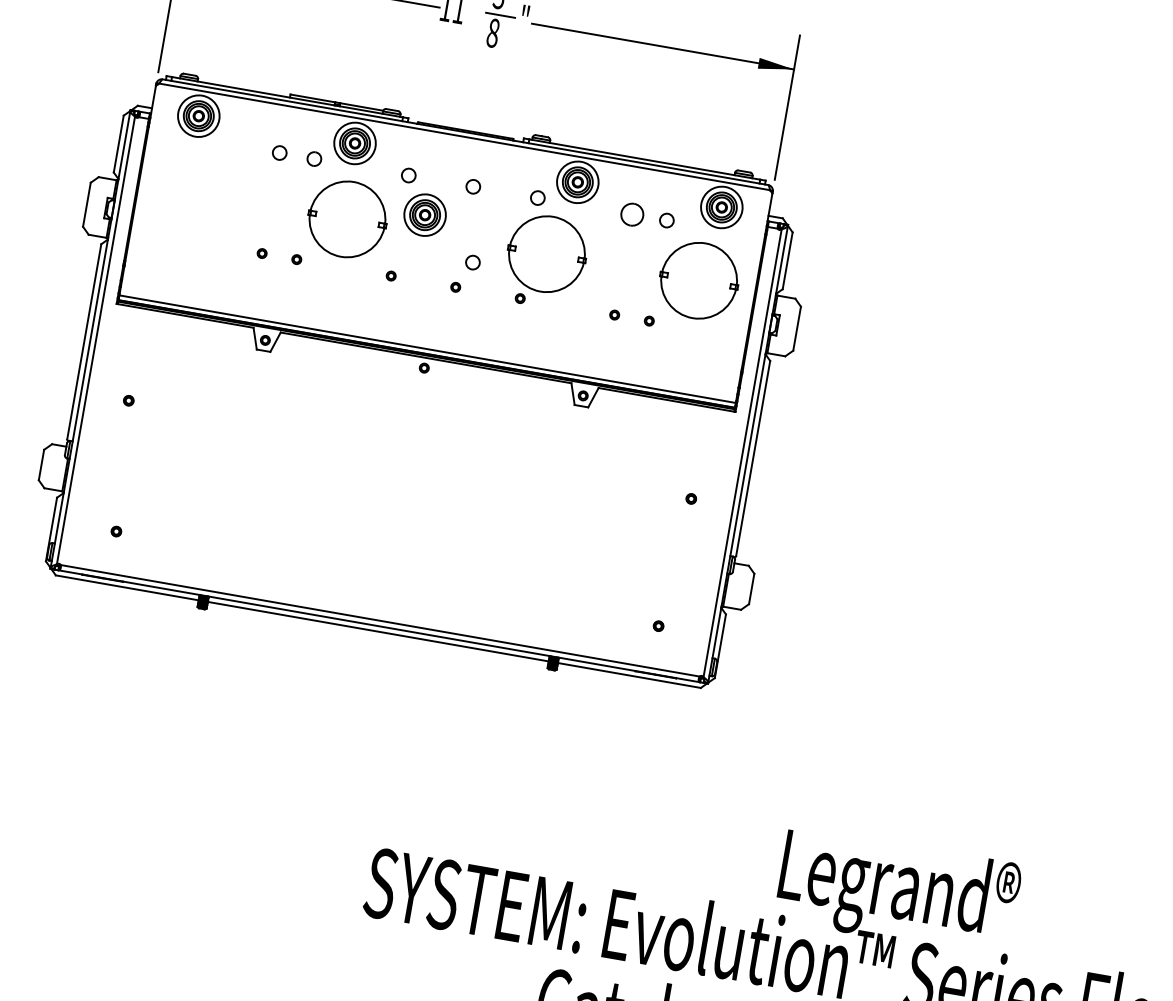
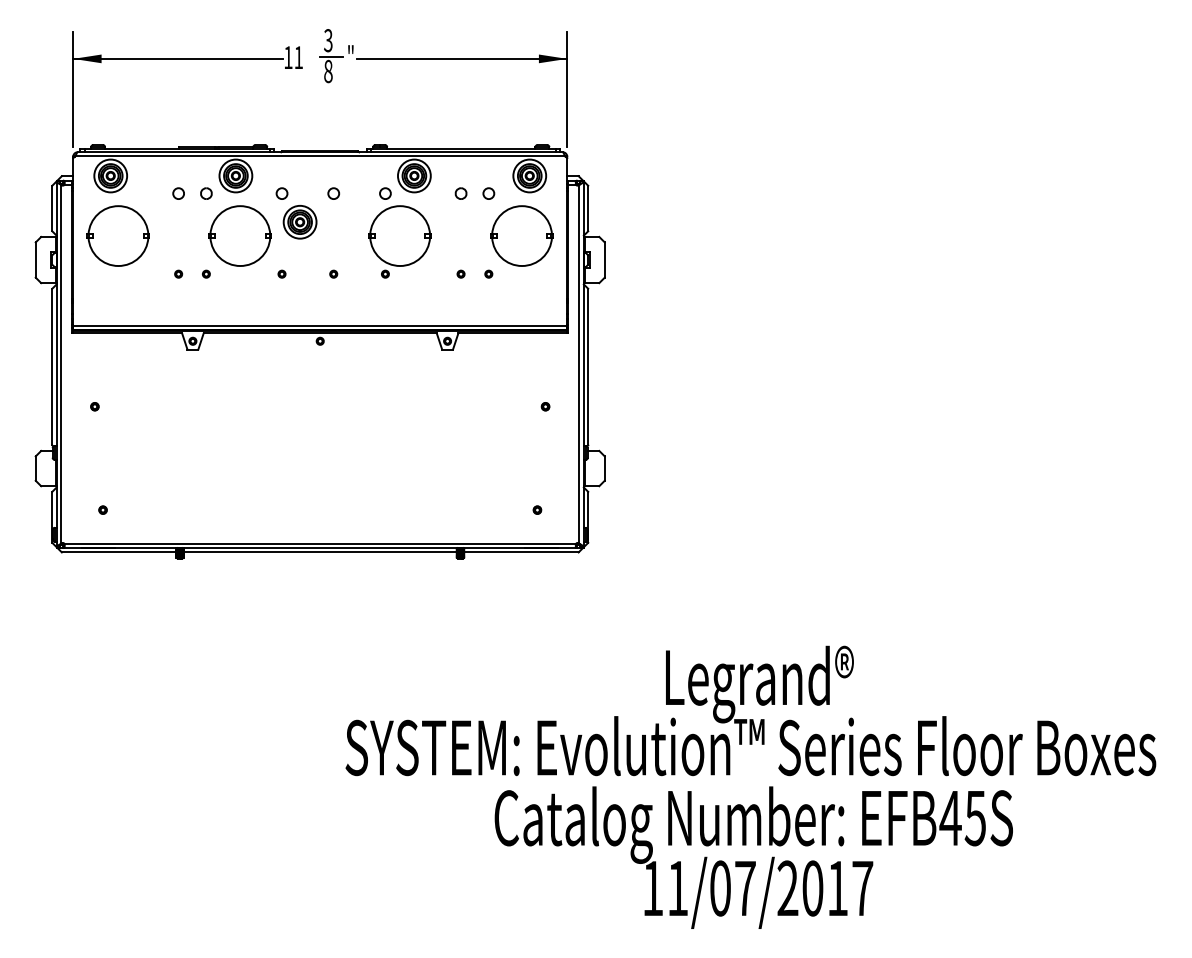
part: (194, 191) -> (117, 235), added
part: (631, 214) -> (460, 193), size x0.62
circle: (472, 262) -> (343, 252), removed

